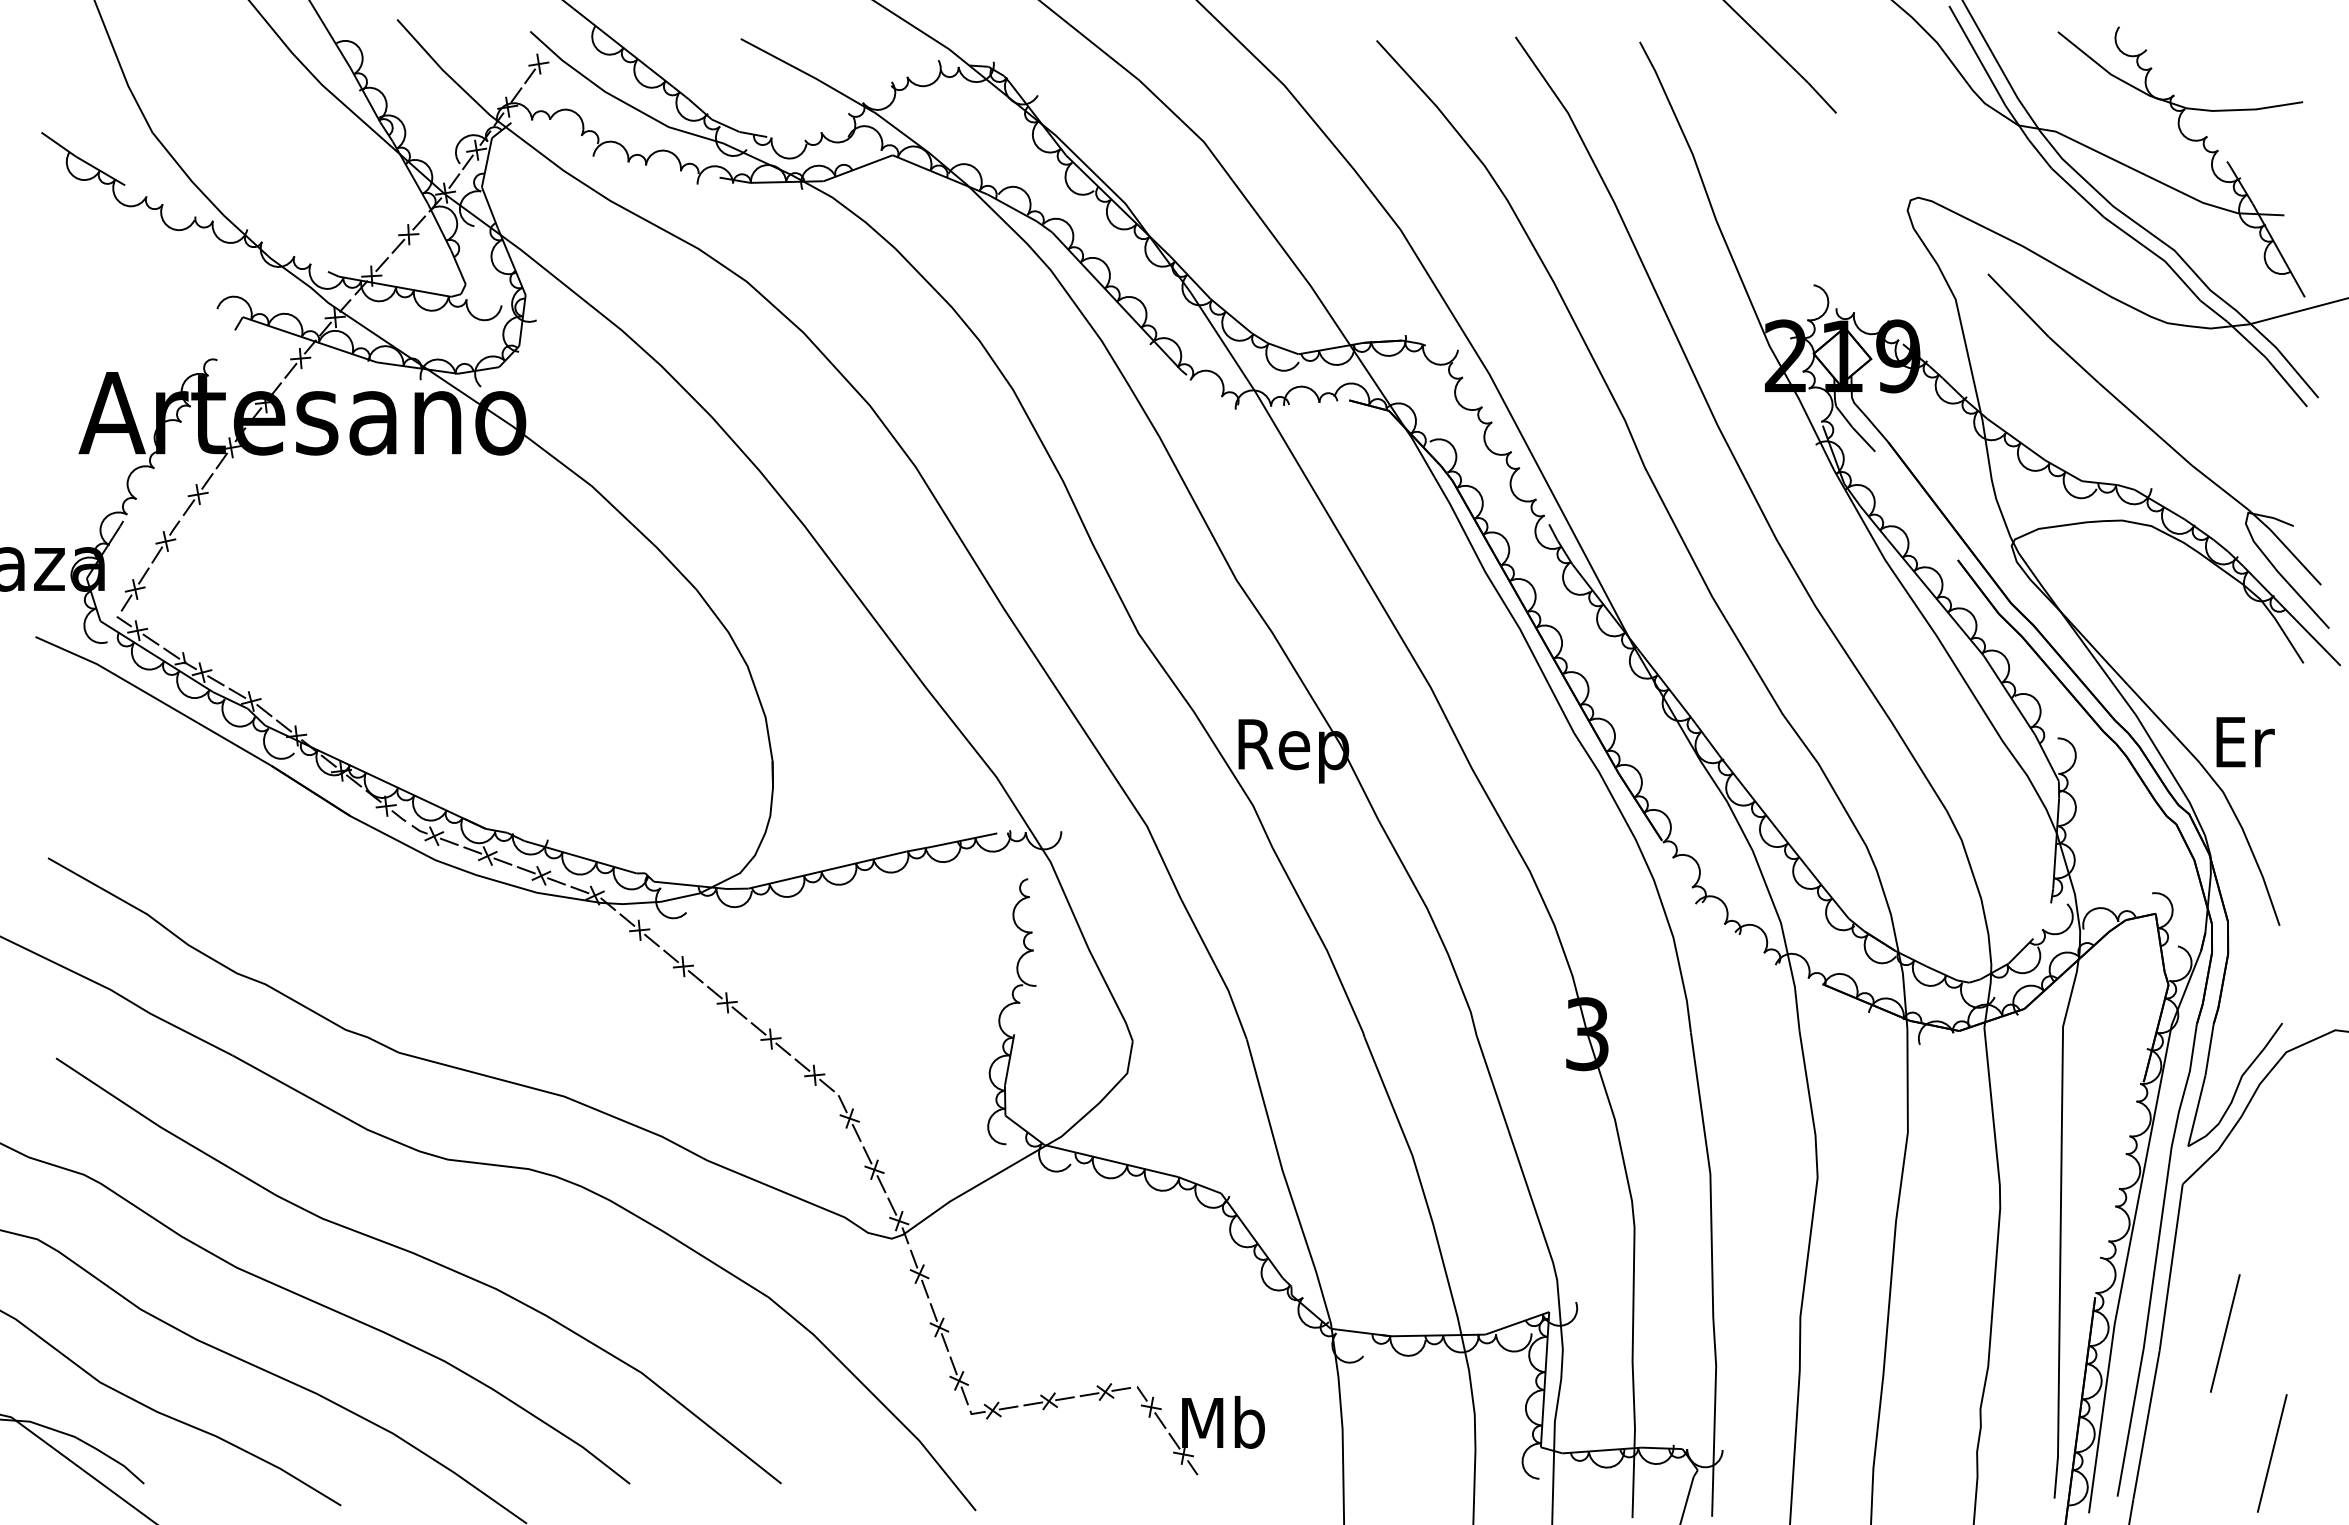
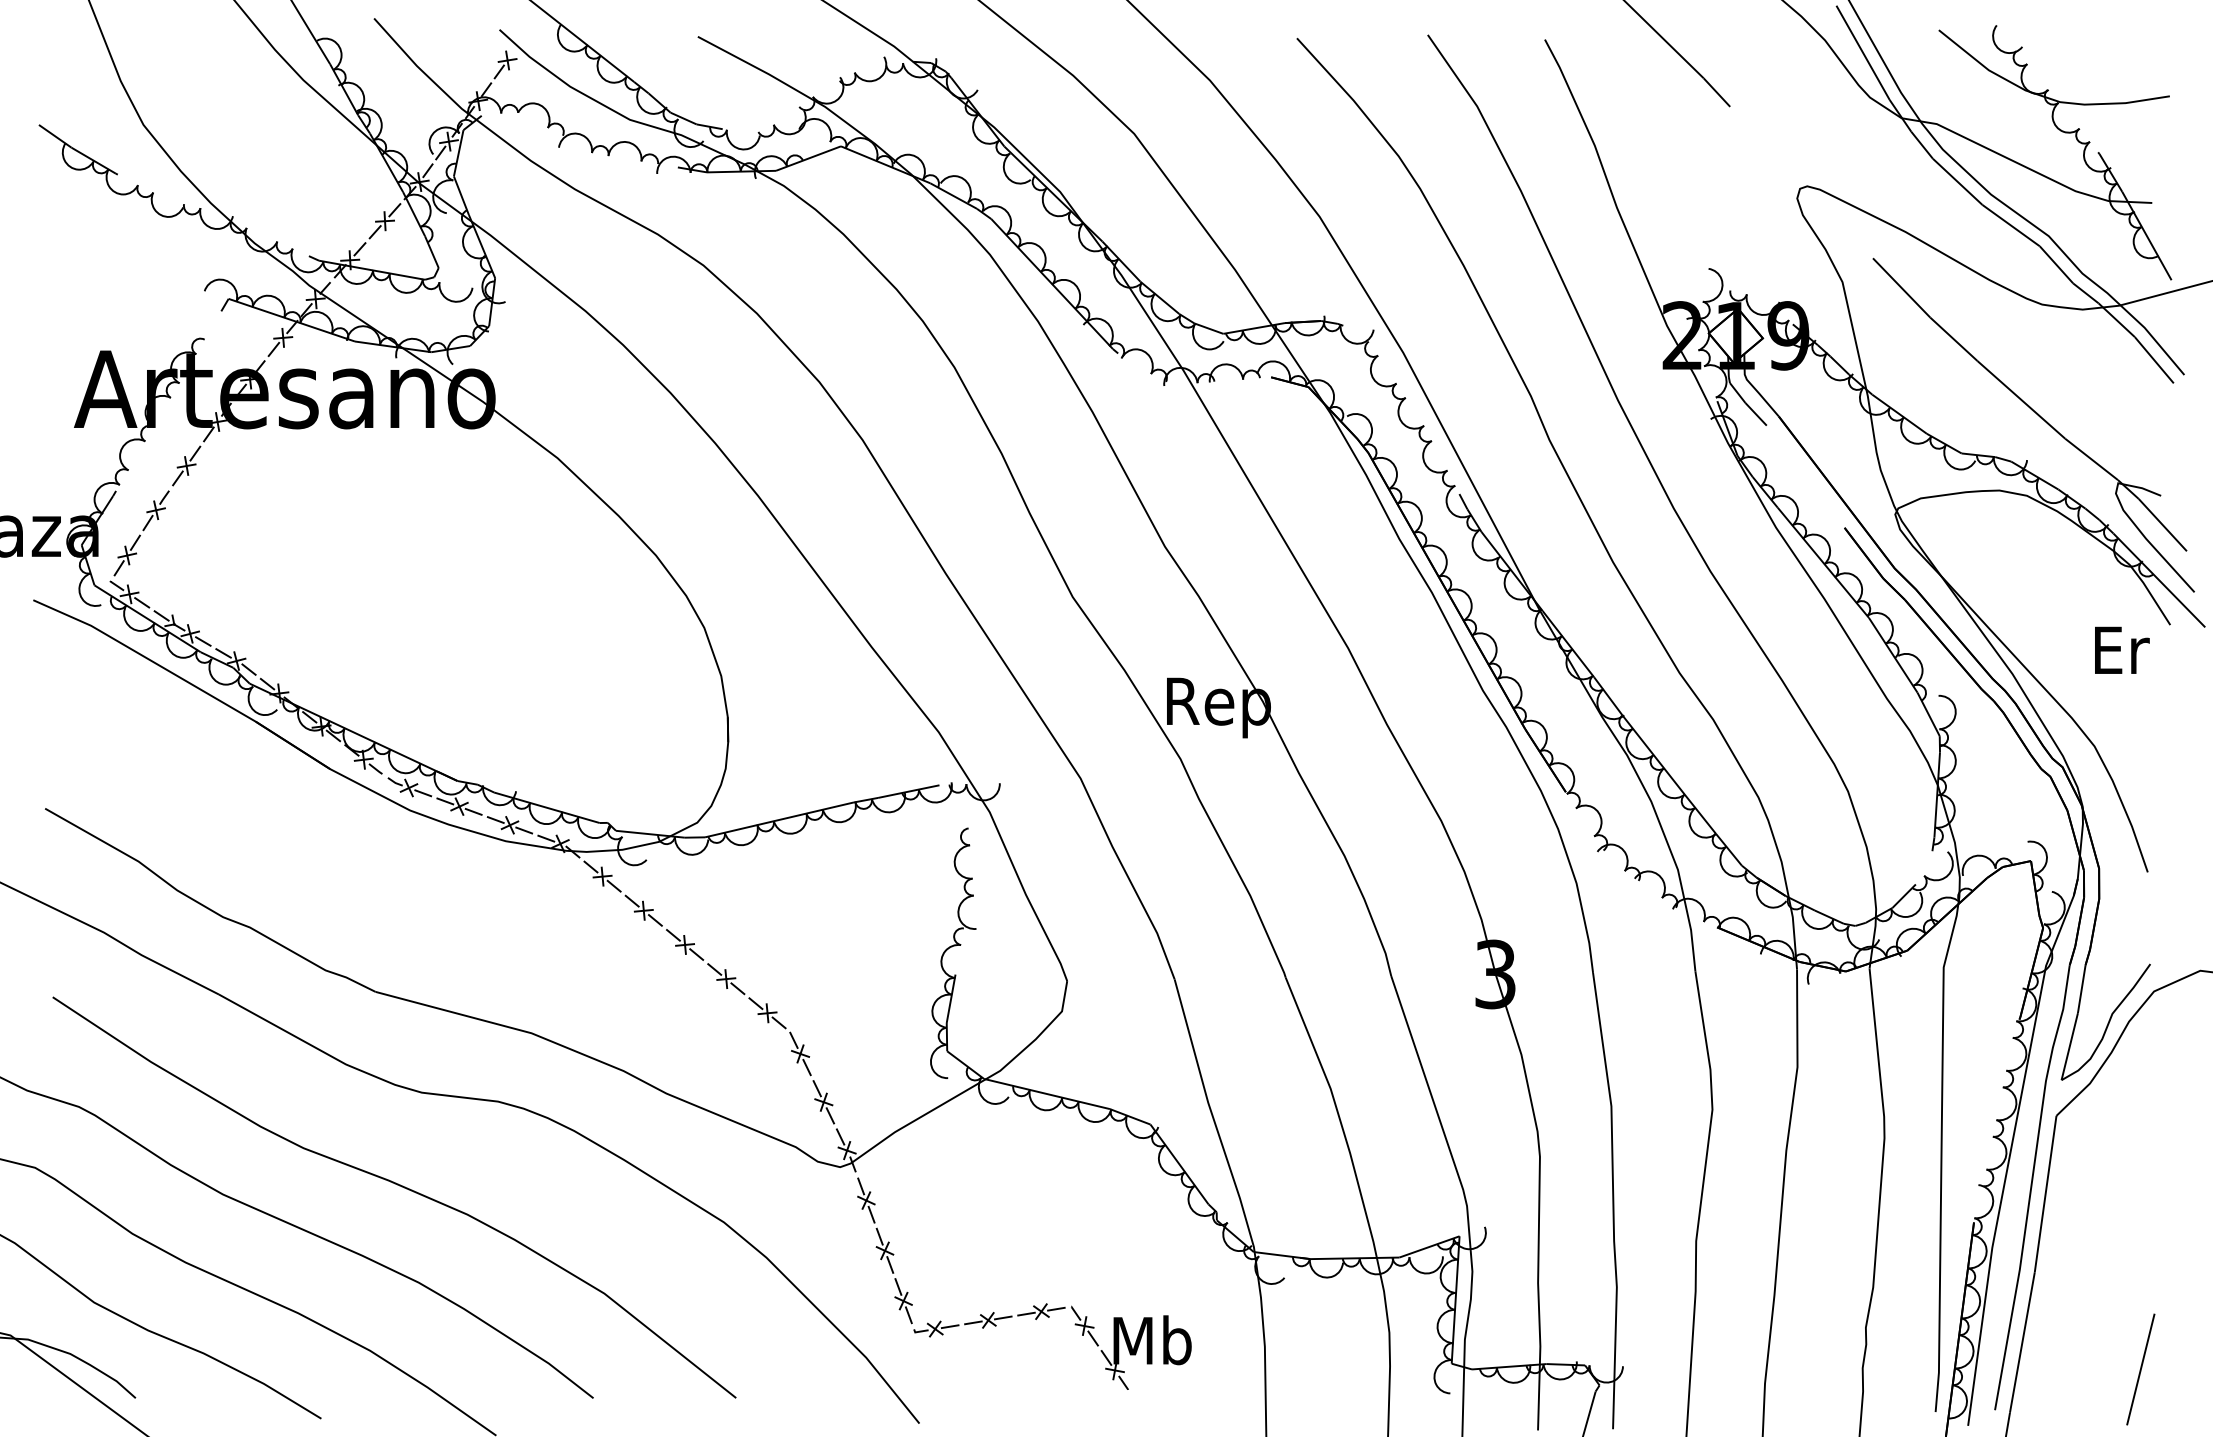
text: (2245, 742) -> (2122, 650), moved
line: (2225, 1333) -> (2096, 1256), removed

